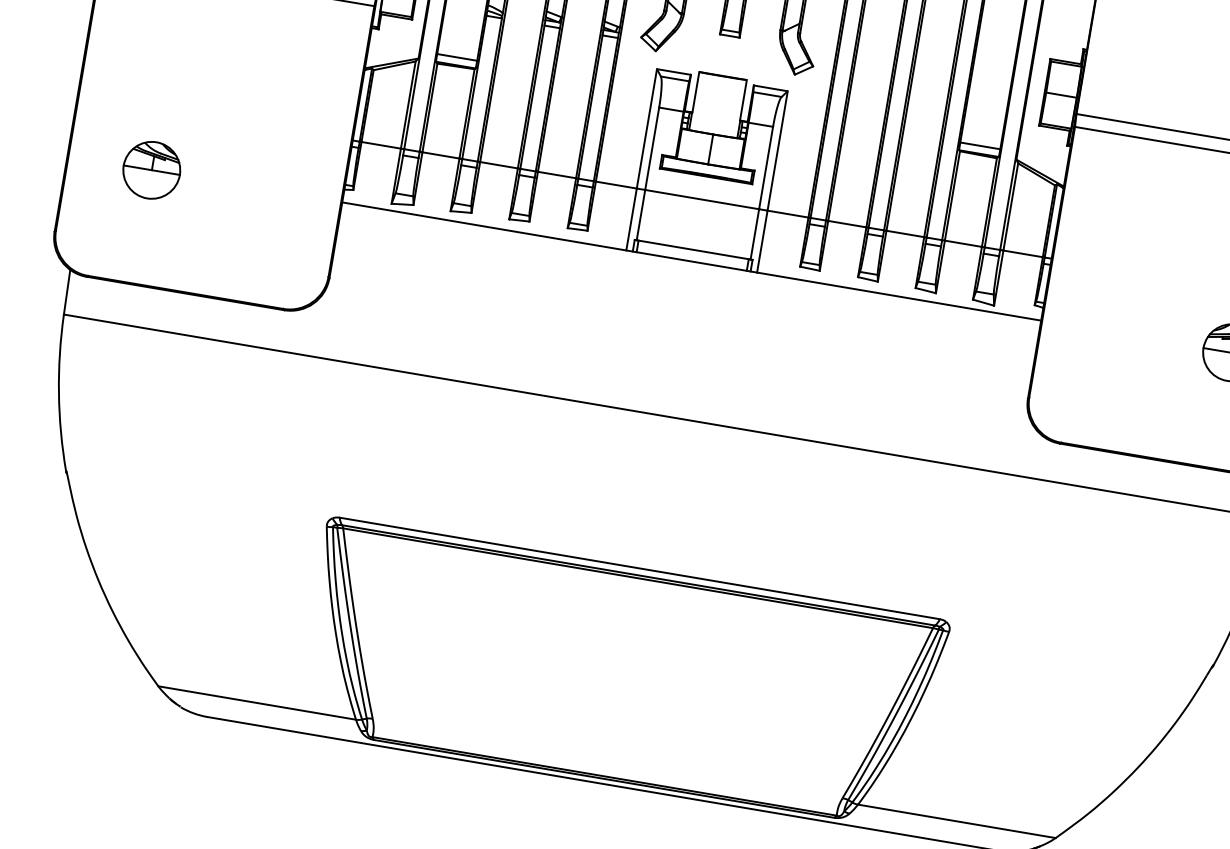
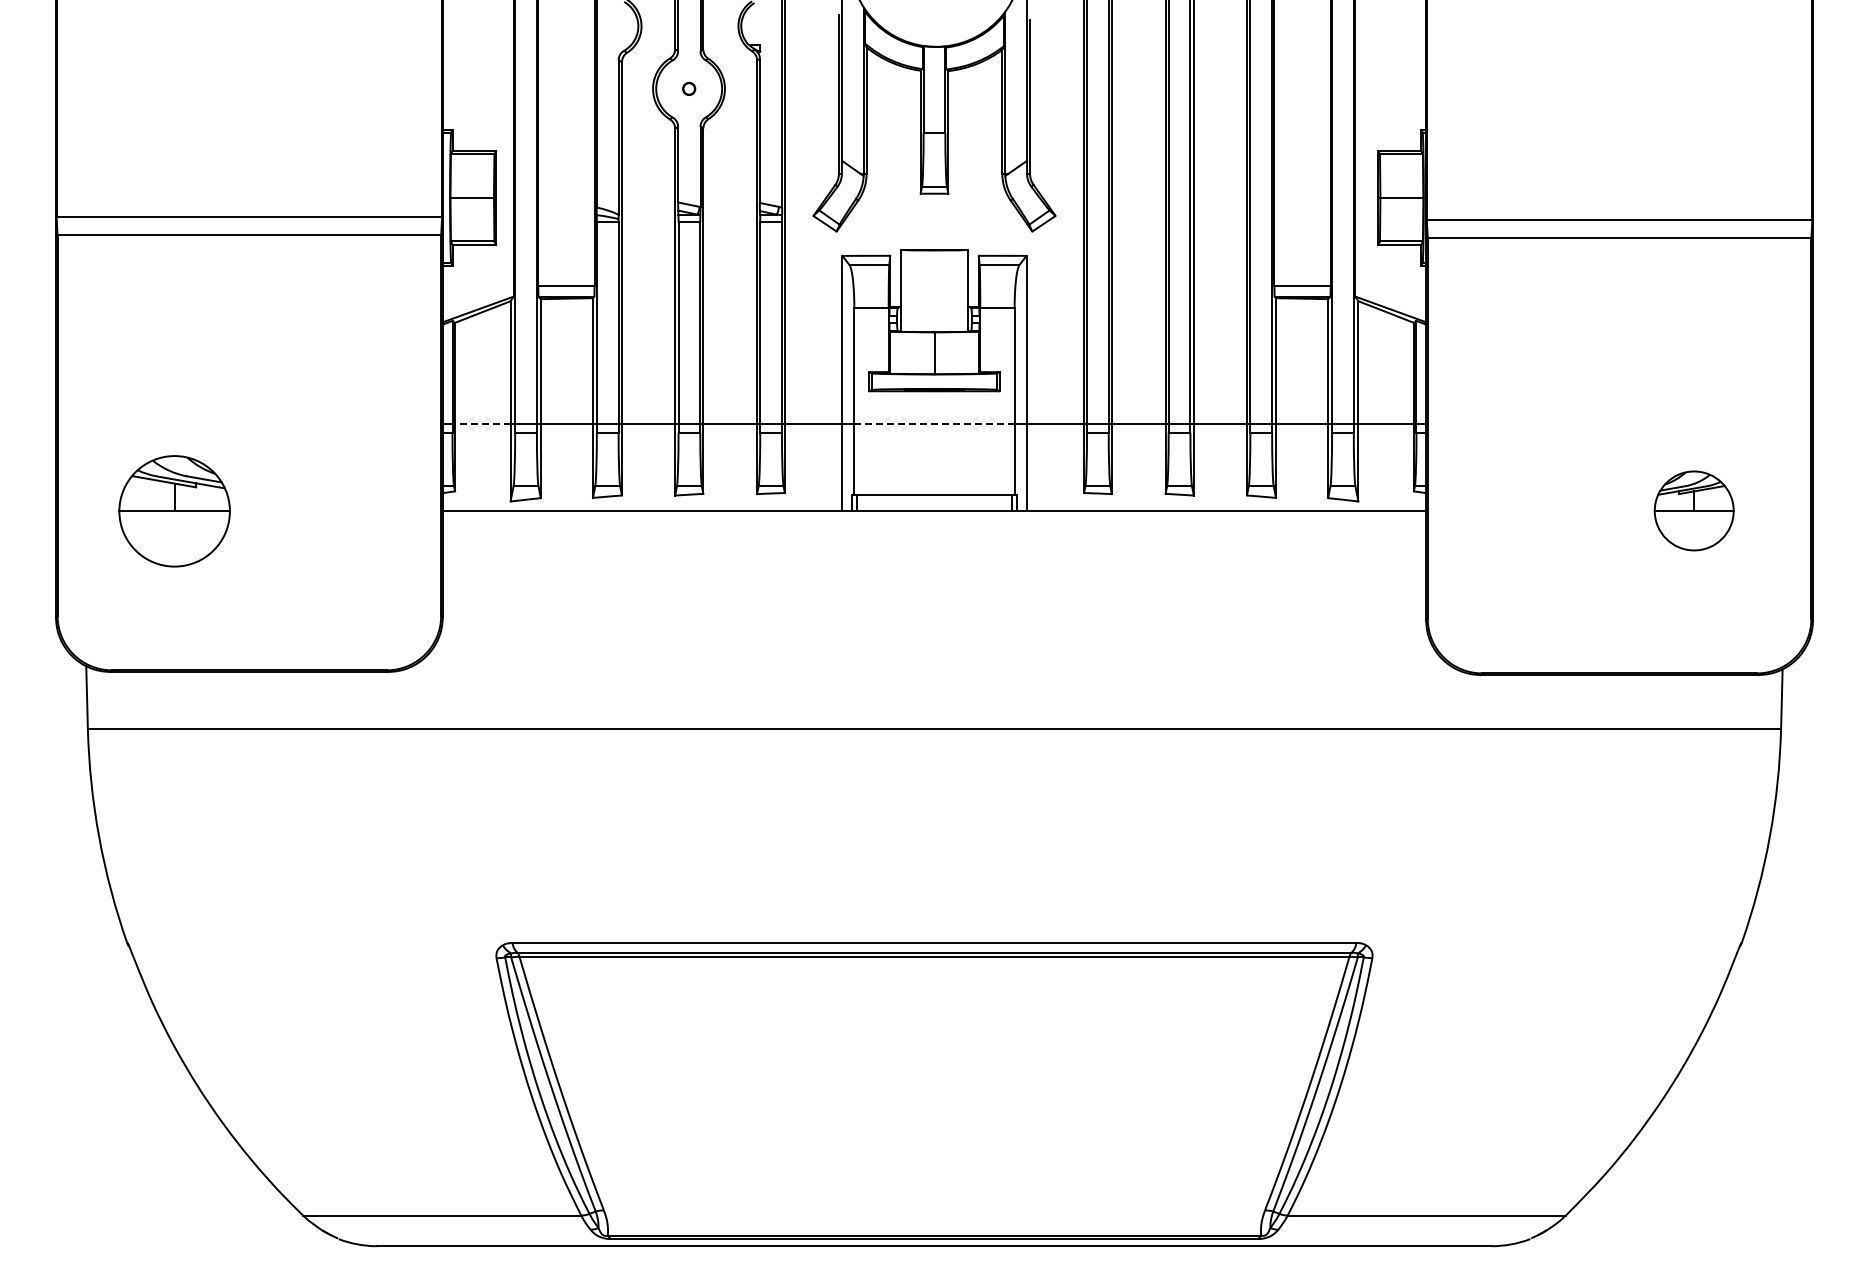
line: (381, 145) -> (482, 423), solid -> dashed
part: (151, 169) -> (174, 510), size x1.4
line: (702, 199) -> (934, 423), solid -> dashed

